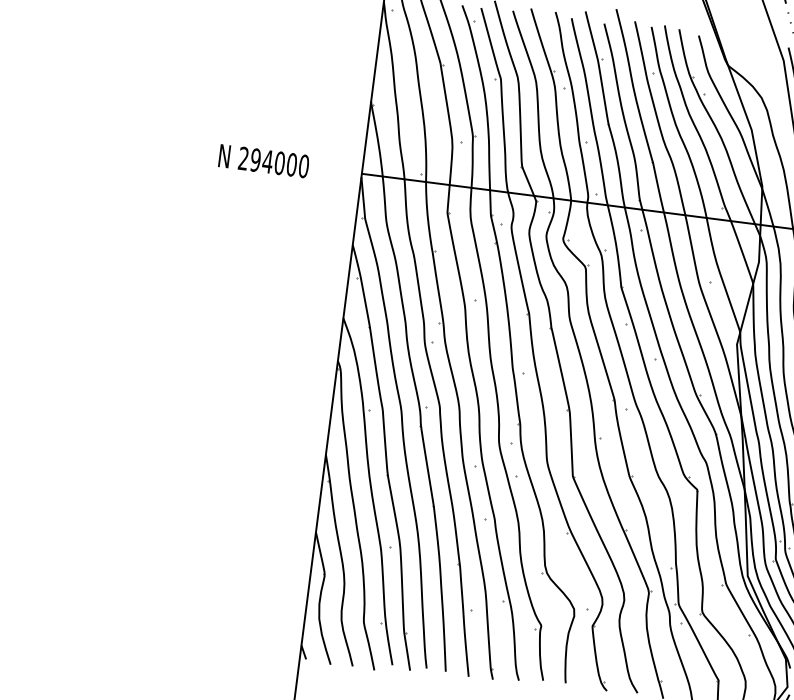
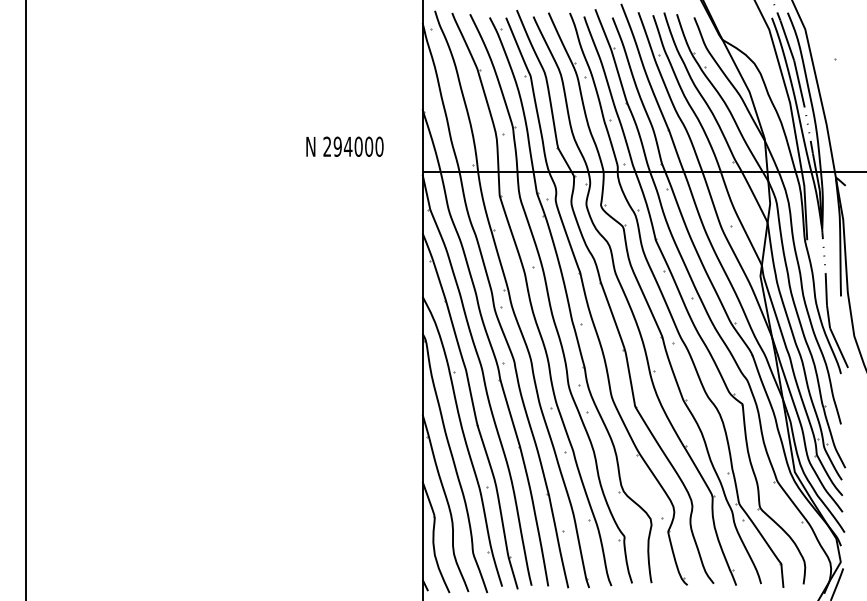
text: (263, 160) -> (344, 146), moved

